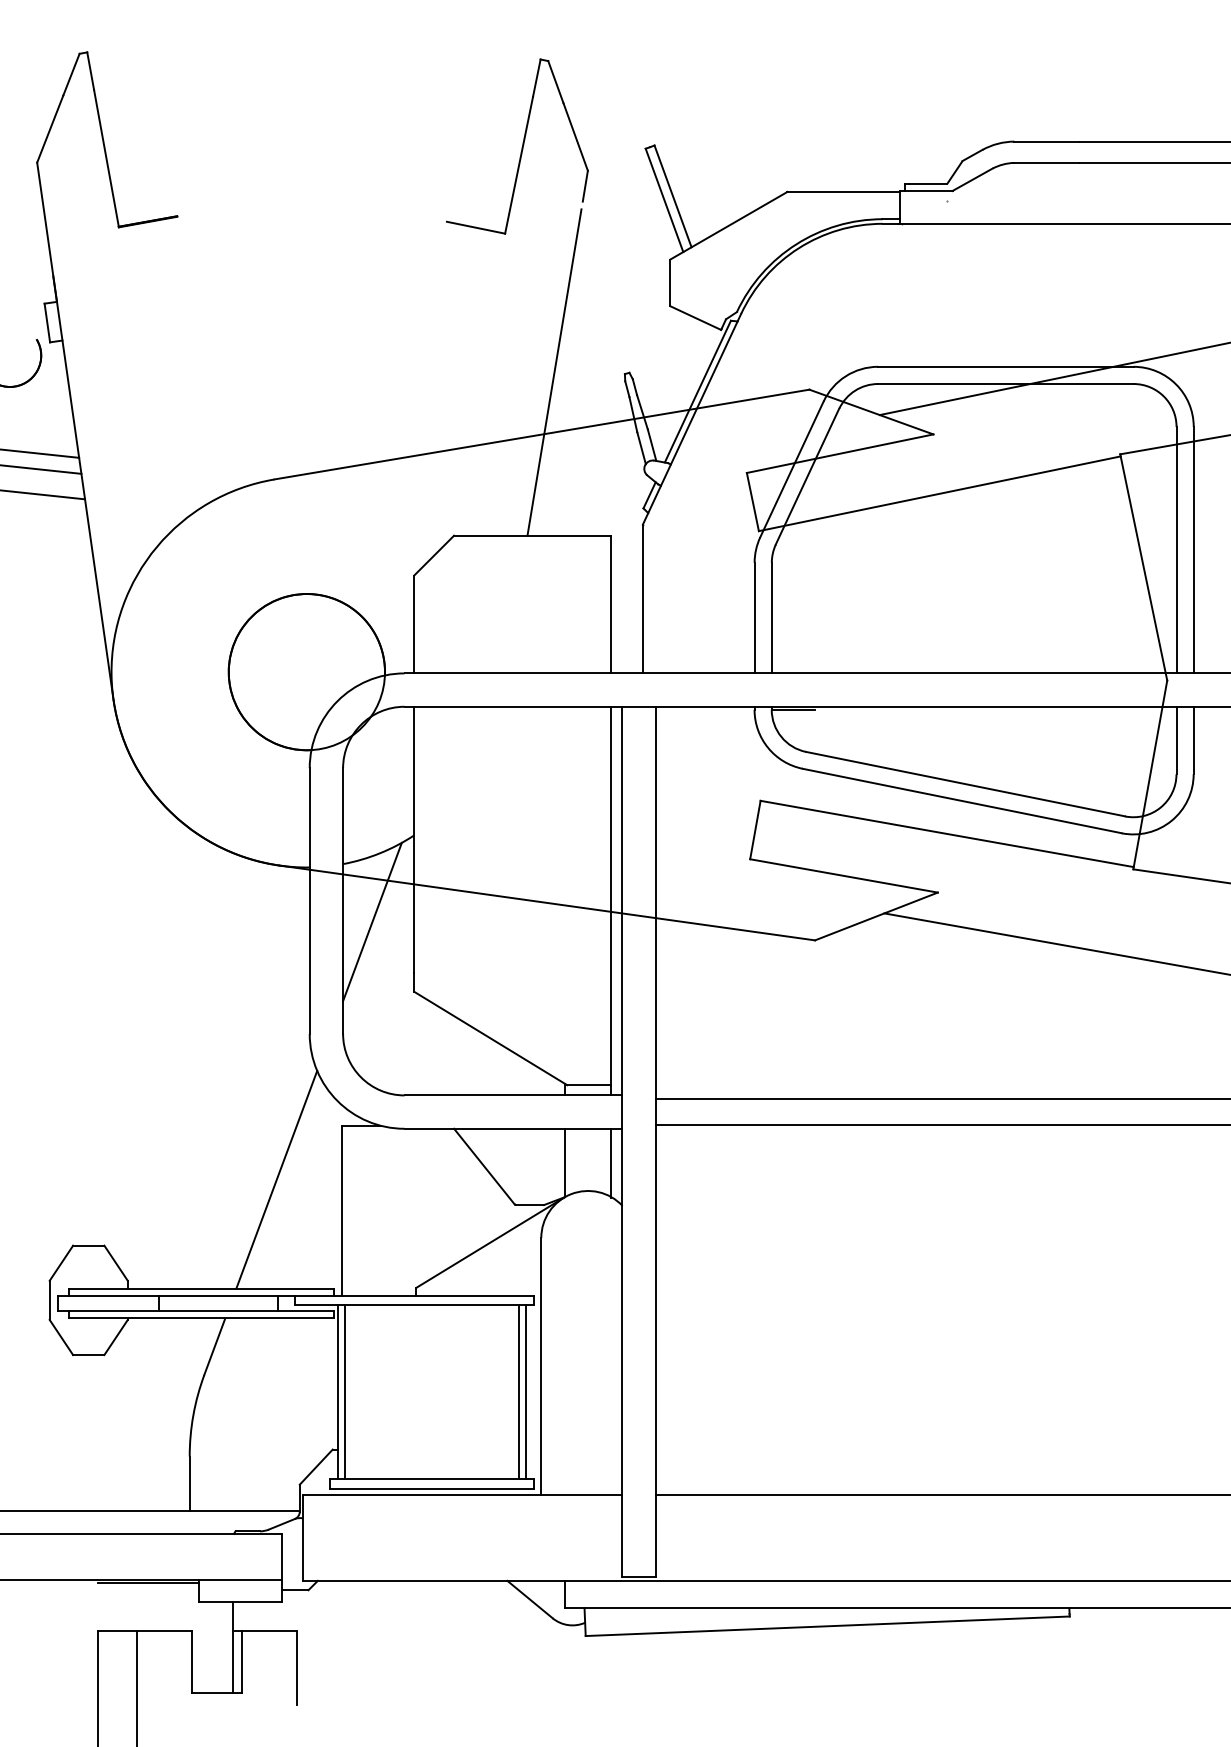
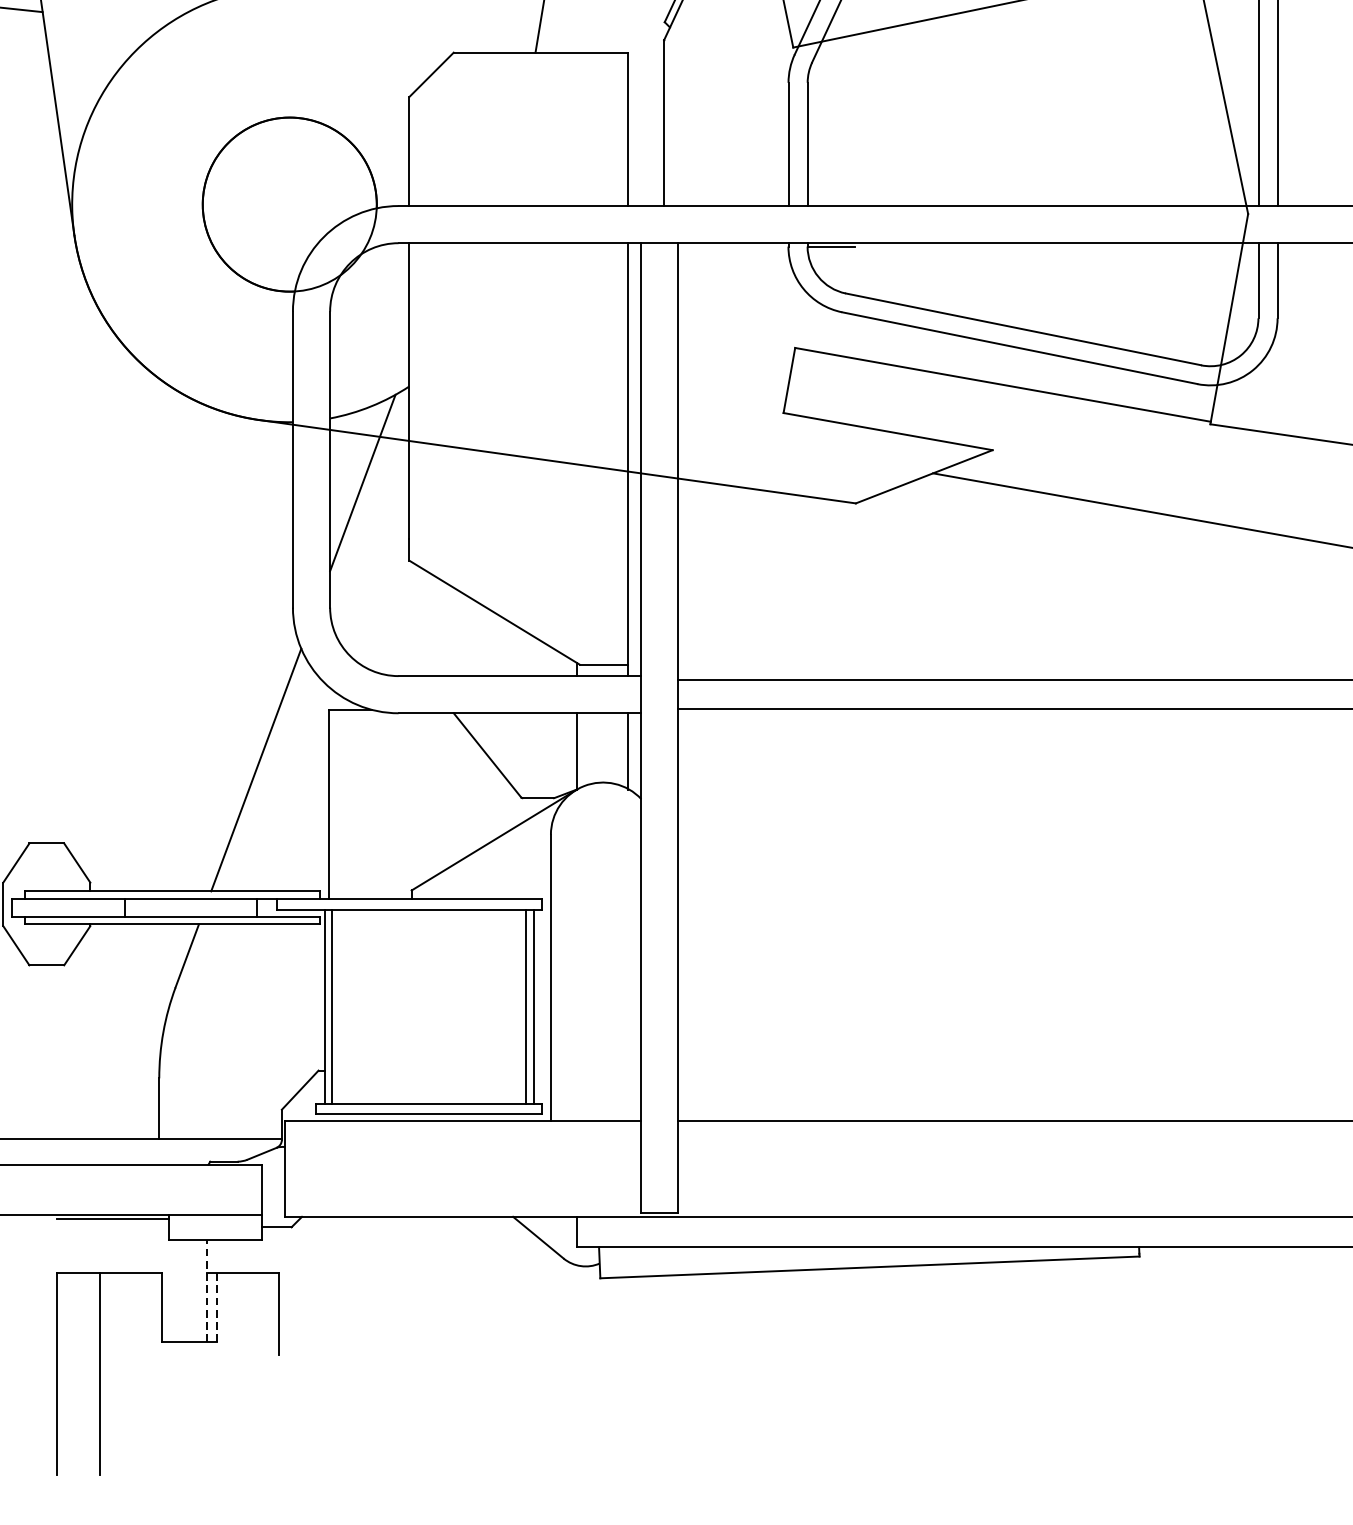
line: (232, 1647) -> (206, 1291), solid -> dashed
line: (241, 1661) -> (216, 1306), solid -> dashed

